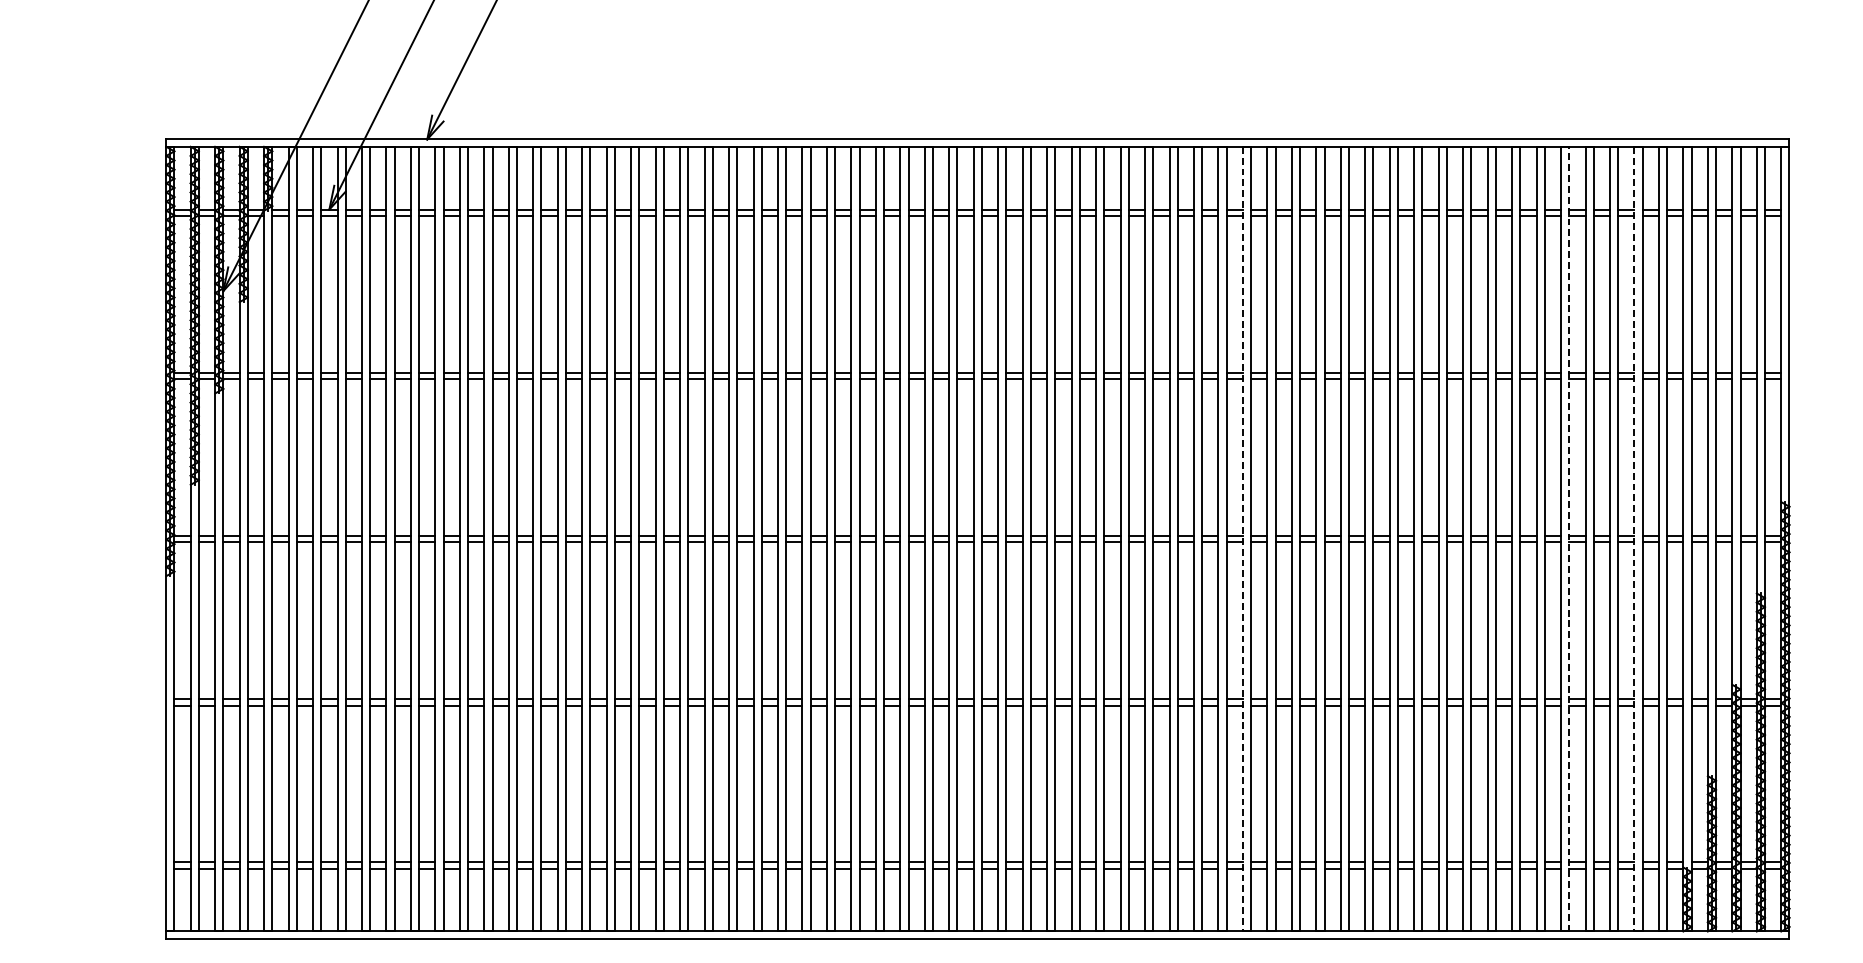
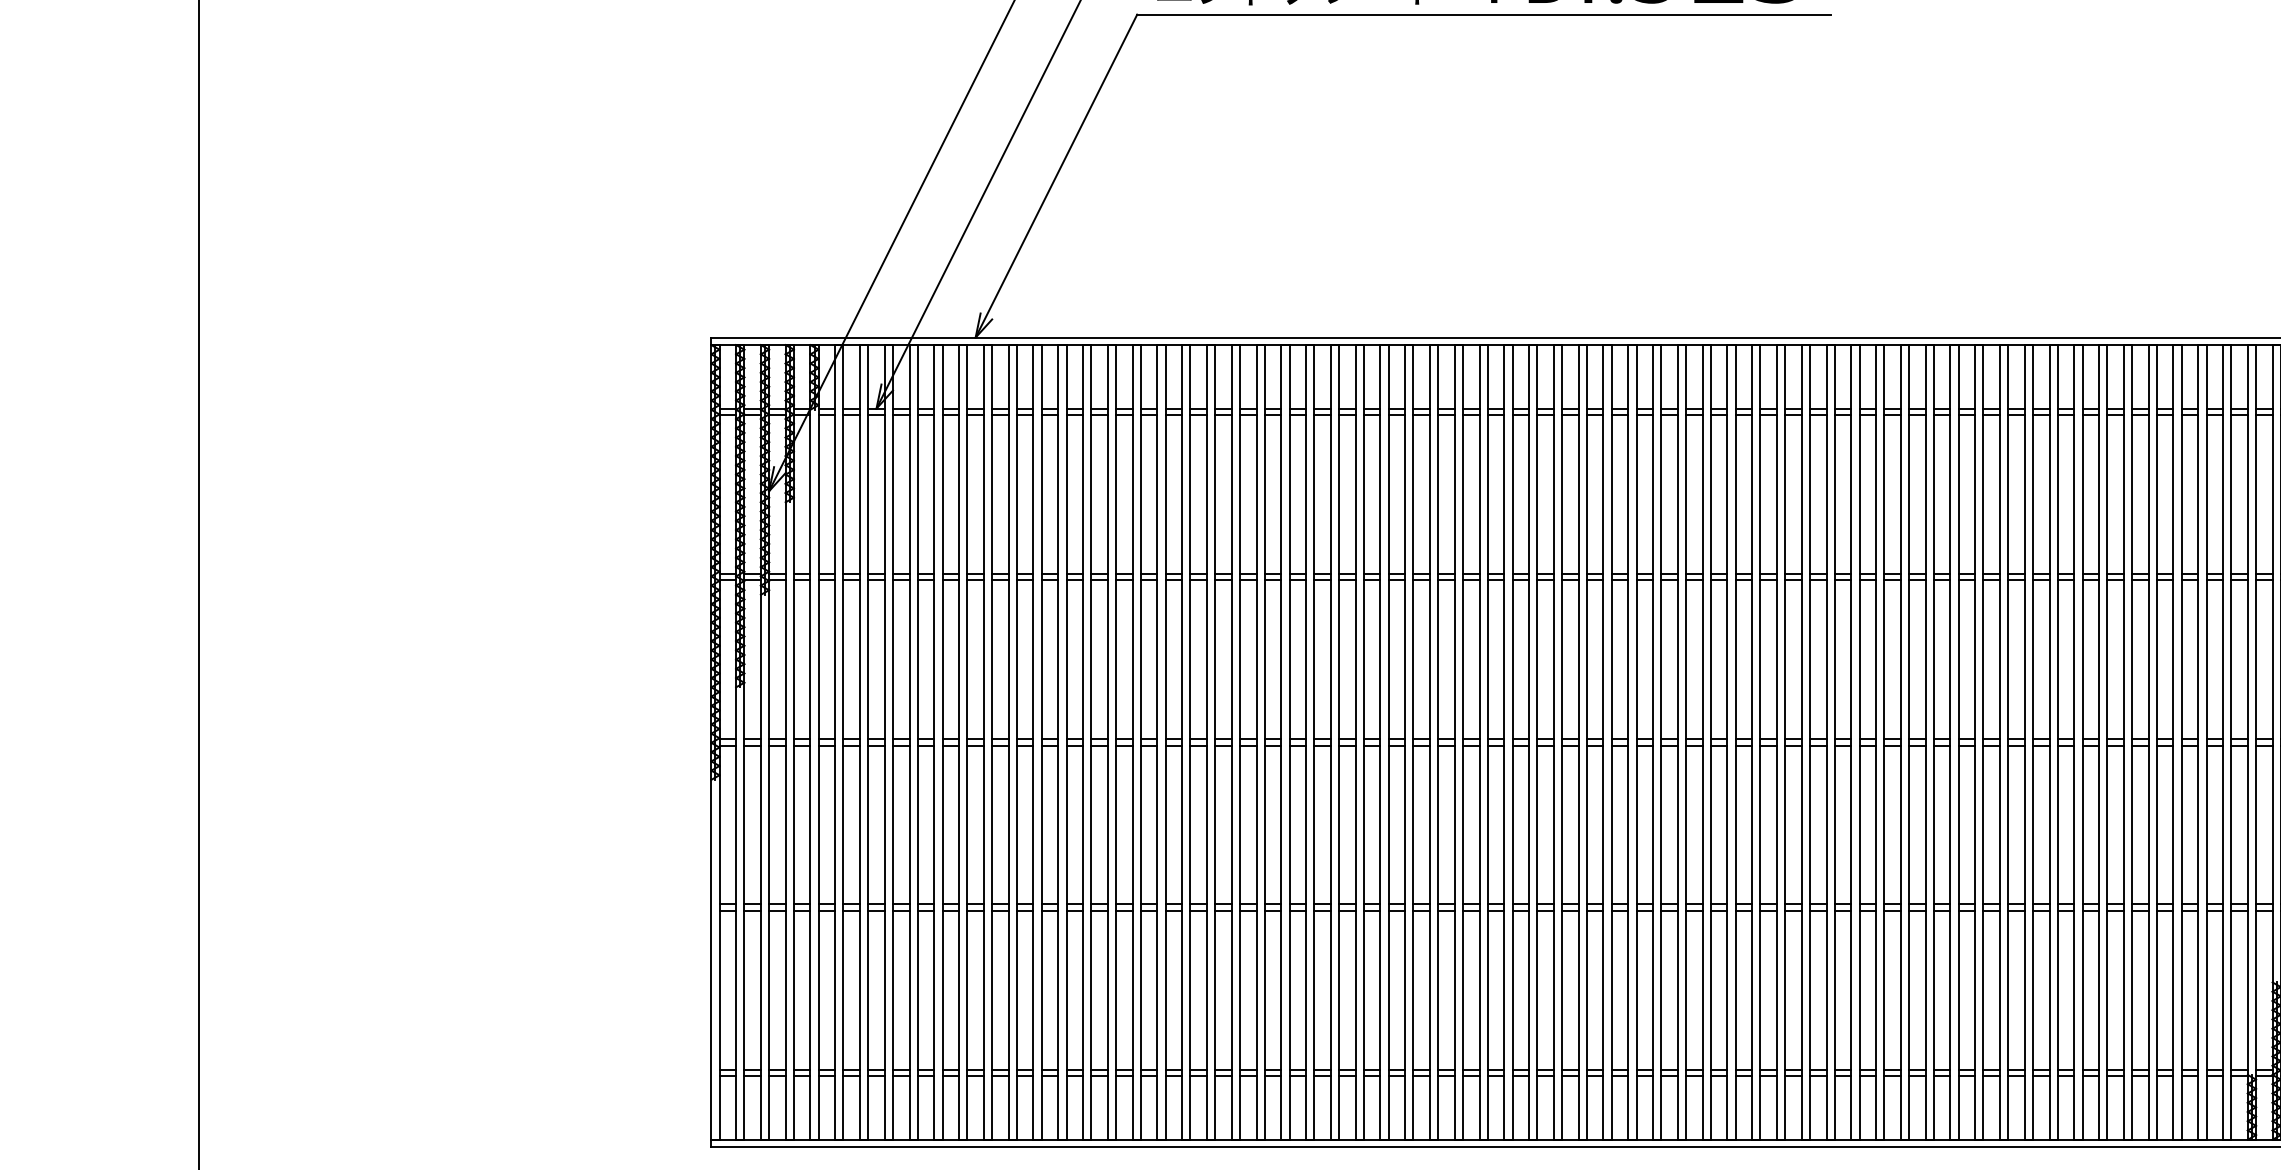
line: (1569, 538) -> (2132, 741), dashed -> solid
line: (1242, 539) -> (1801, 742), dashed -> solid
line: (1634, 539) -> (2198, 742), dashed -> solid

